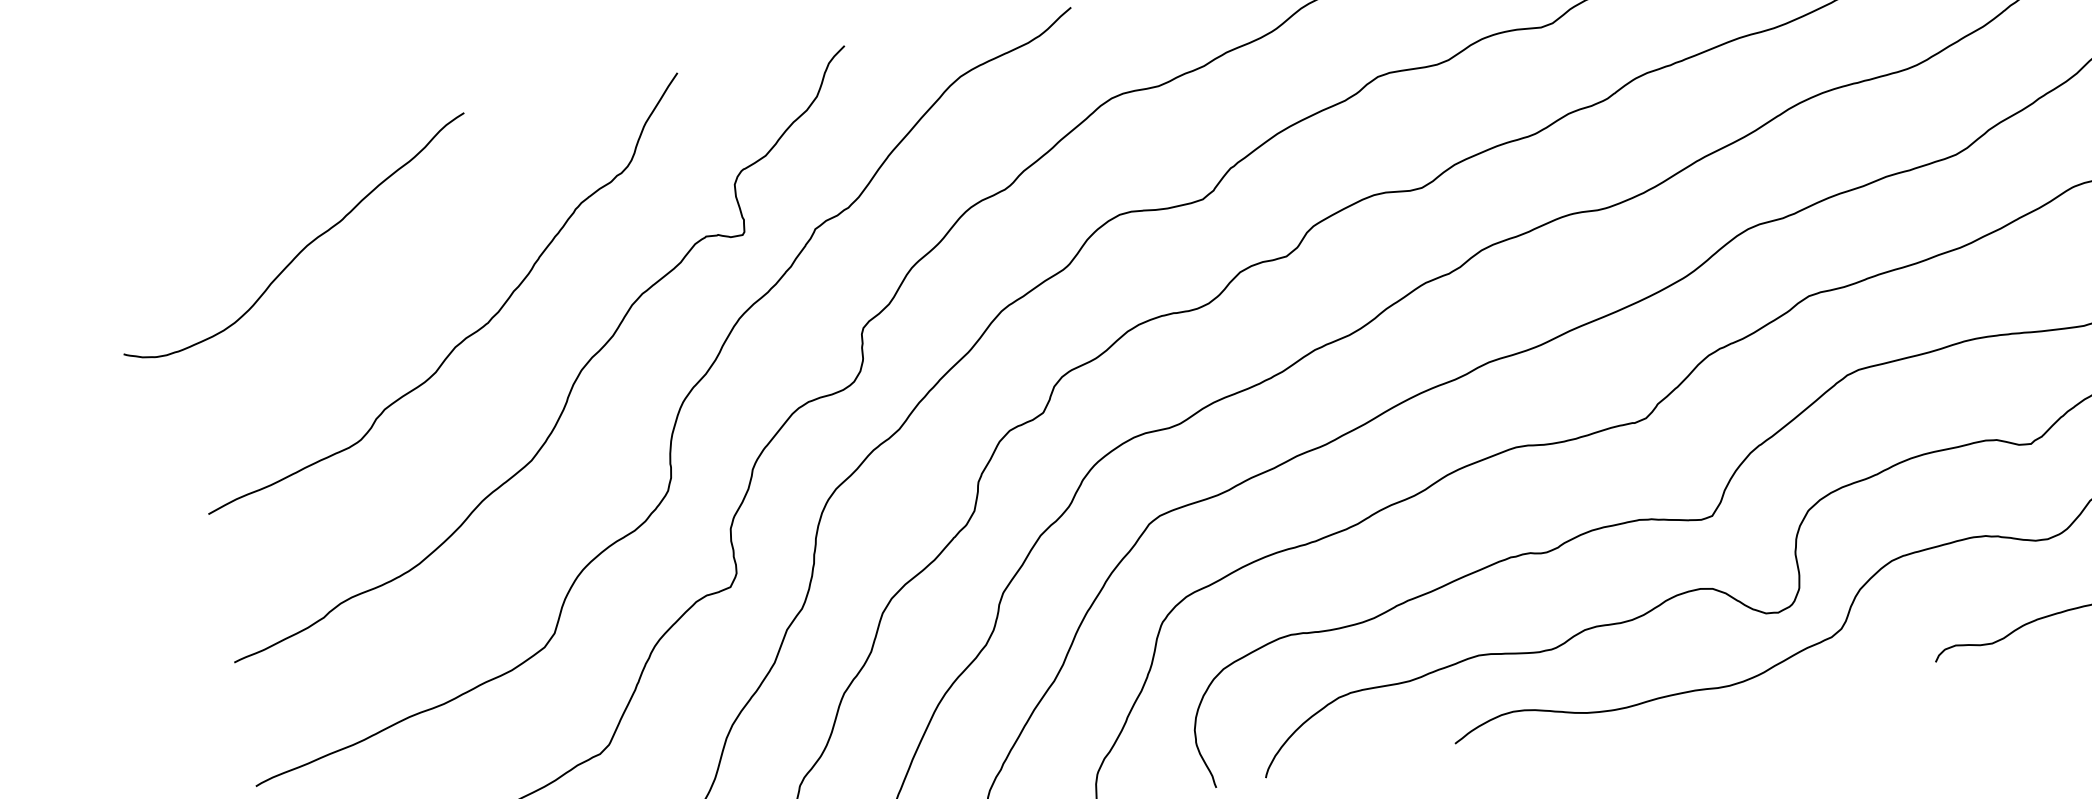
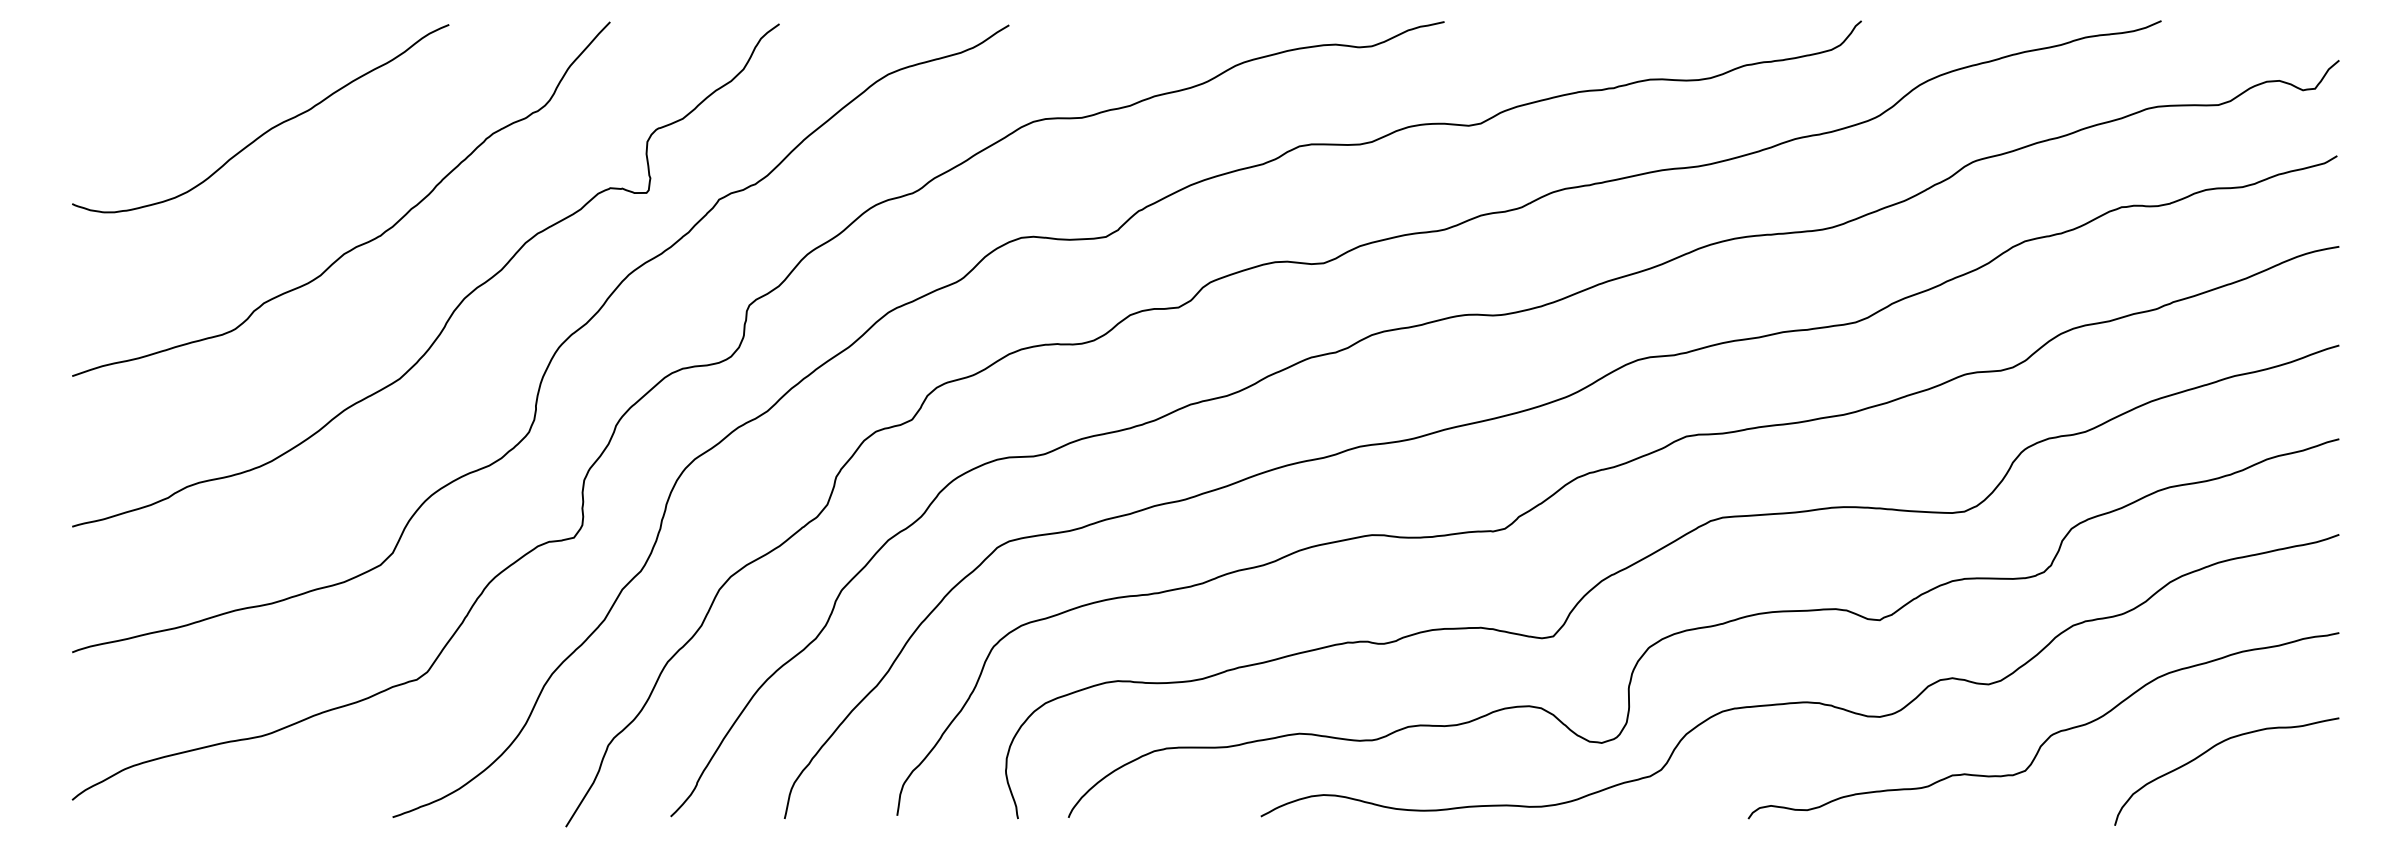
curve: (304, 247) -> (268, 129), moved

